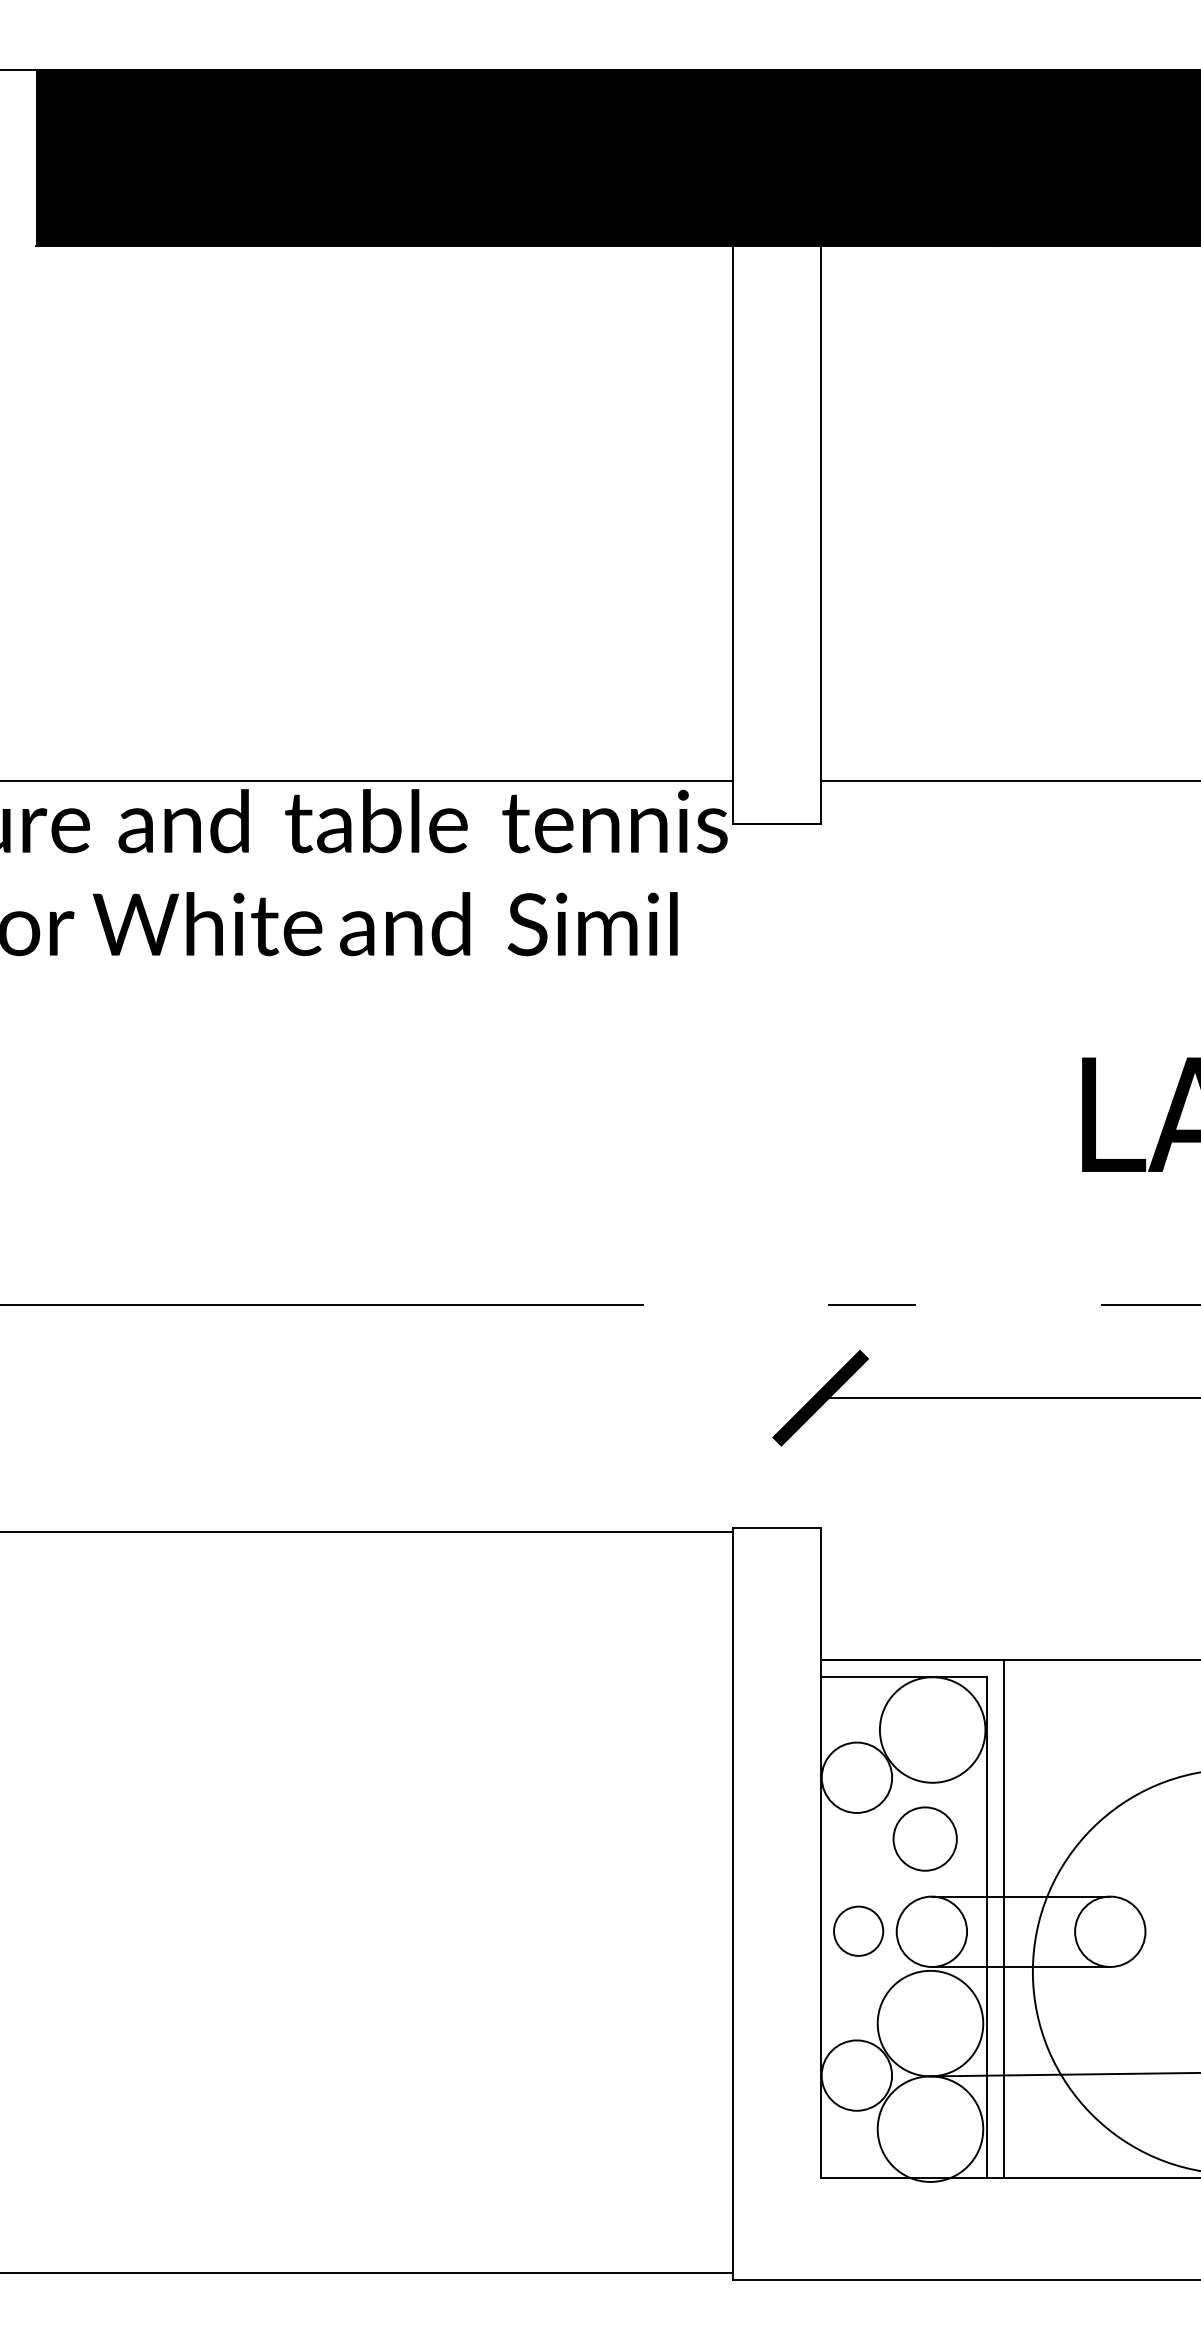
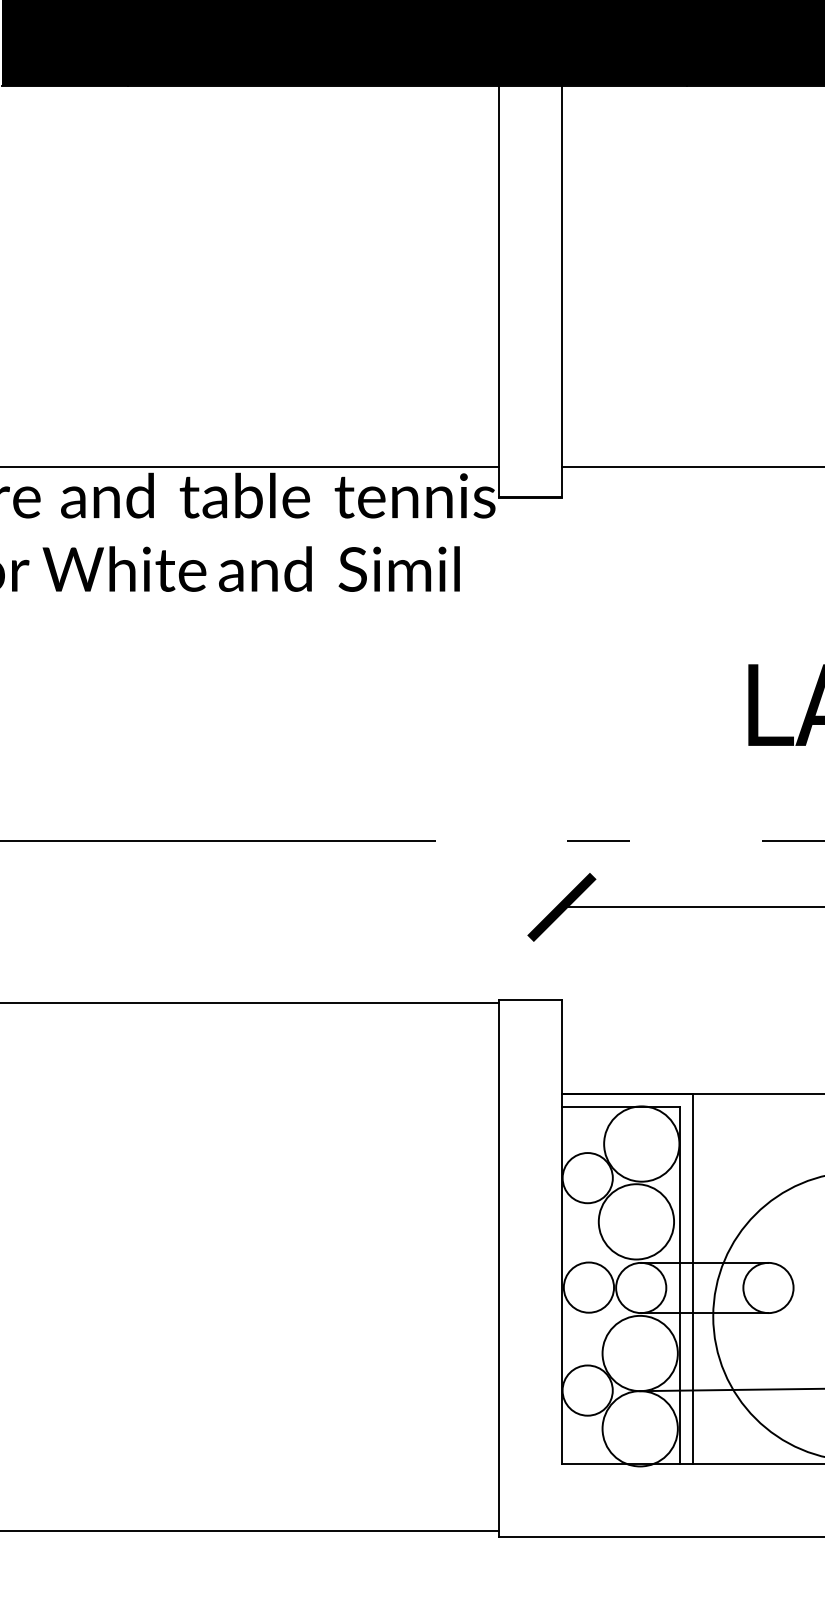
circle: (924, 1838) -> (635, 1221), size x1.67
circle: (858, 1931) -> (588, 1287), size x1.43

